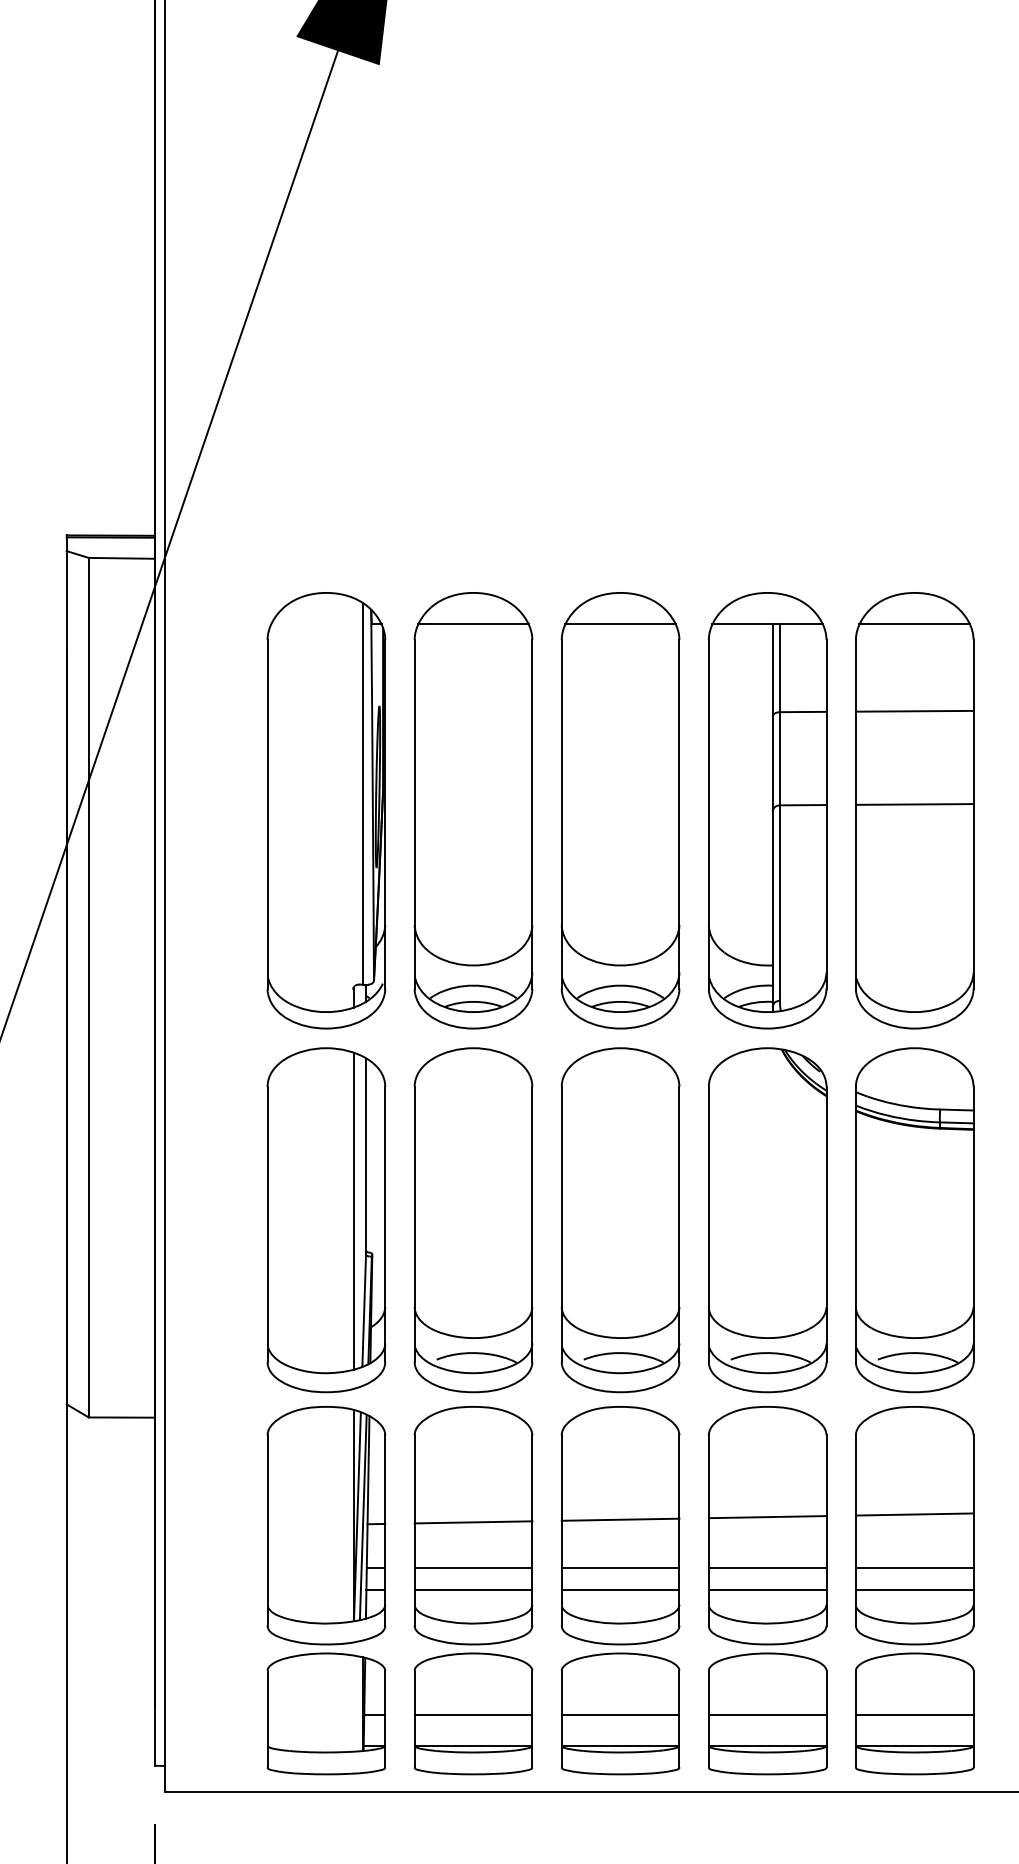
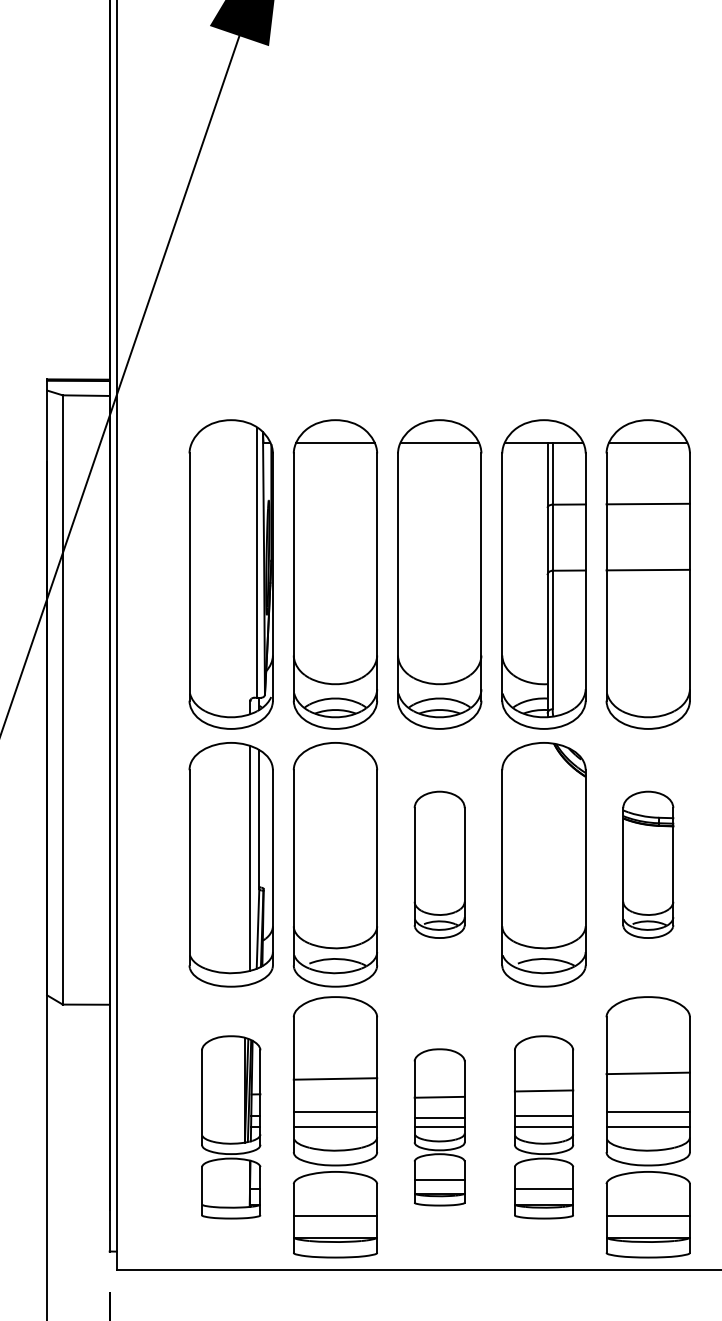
part: (620, 1220) -> (439, 864), size x0.6
part: (914, 1220) -> (648, 864), size x0.6
part: (326, 1590) -> (231, 1127), size x0.7
part: (620, 1590) -> (439, 1127), size x0.6
part: (767, 1590) -> (543, 1127), size x0.7

